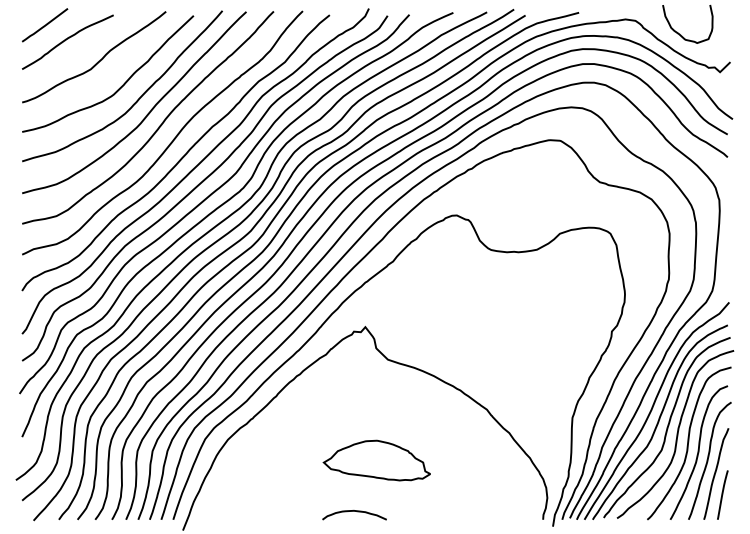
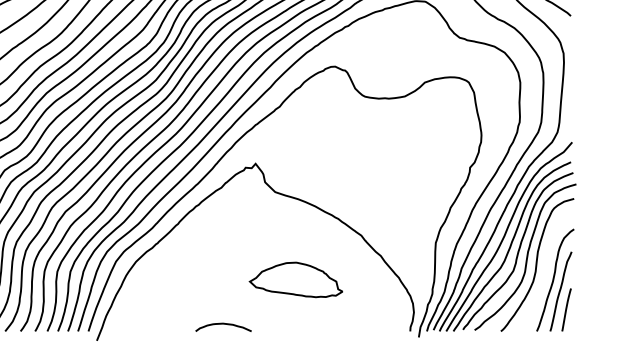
curve: (698, 452) -> (545, 272), removed
part: (376, 460) -> (295, 279), moved
curve: (354, 511) -> (223, 324), moved

